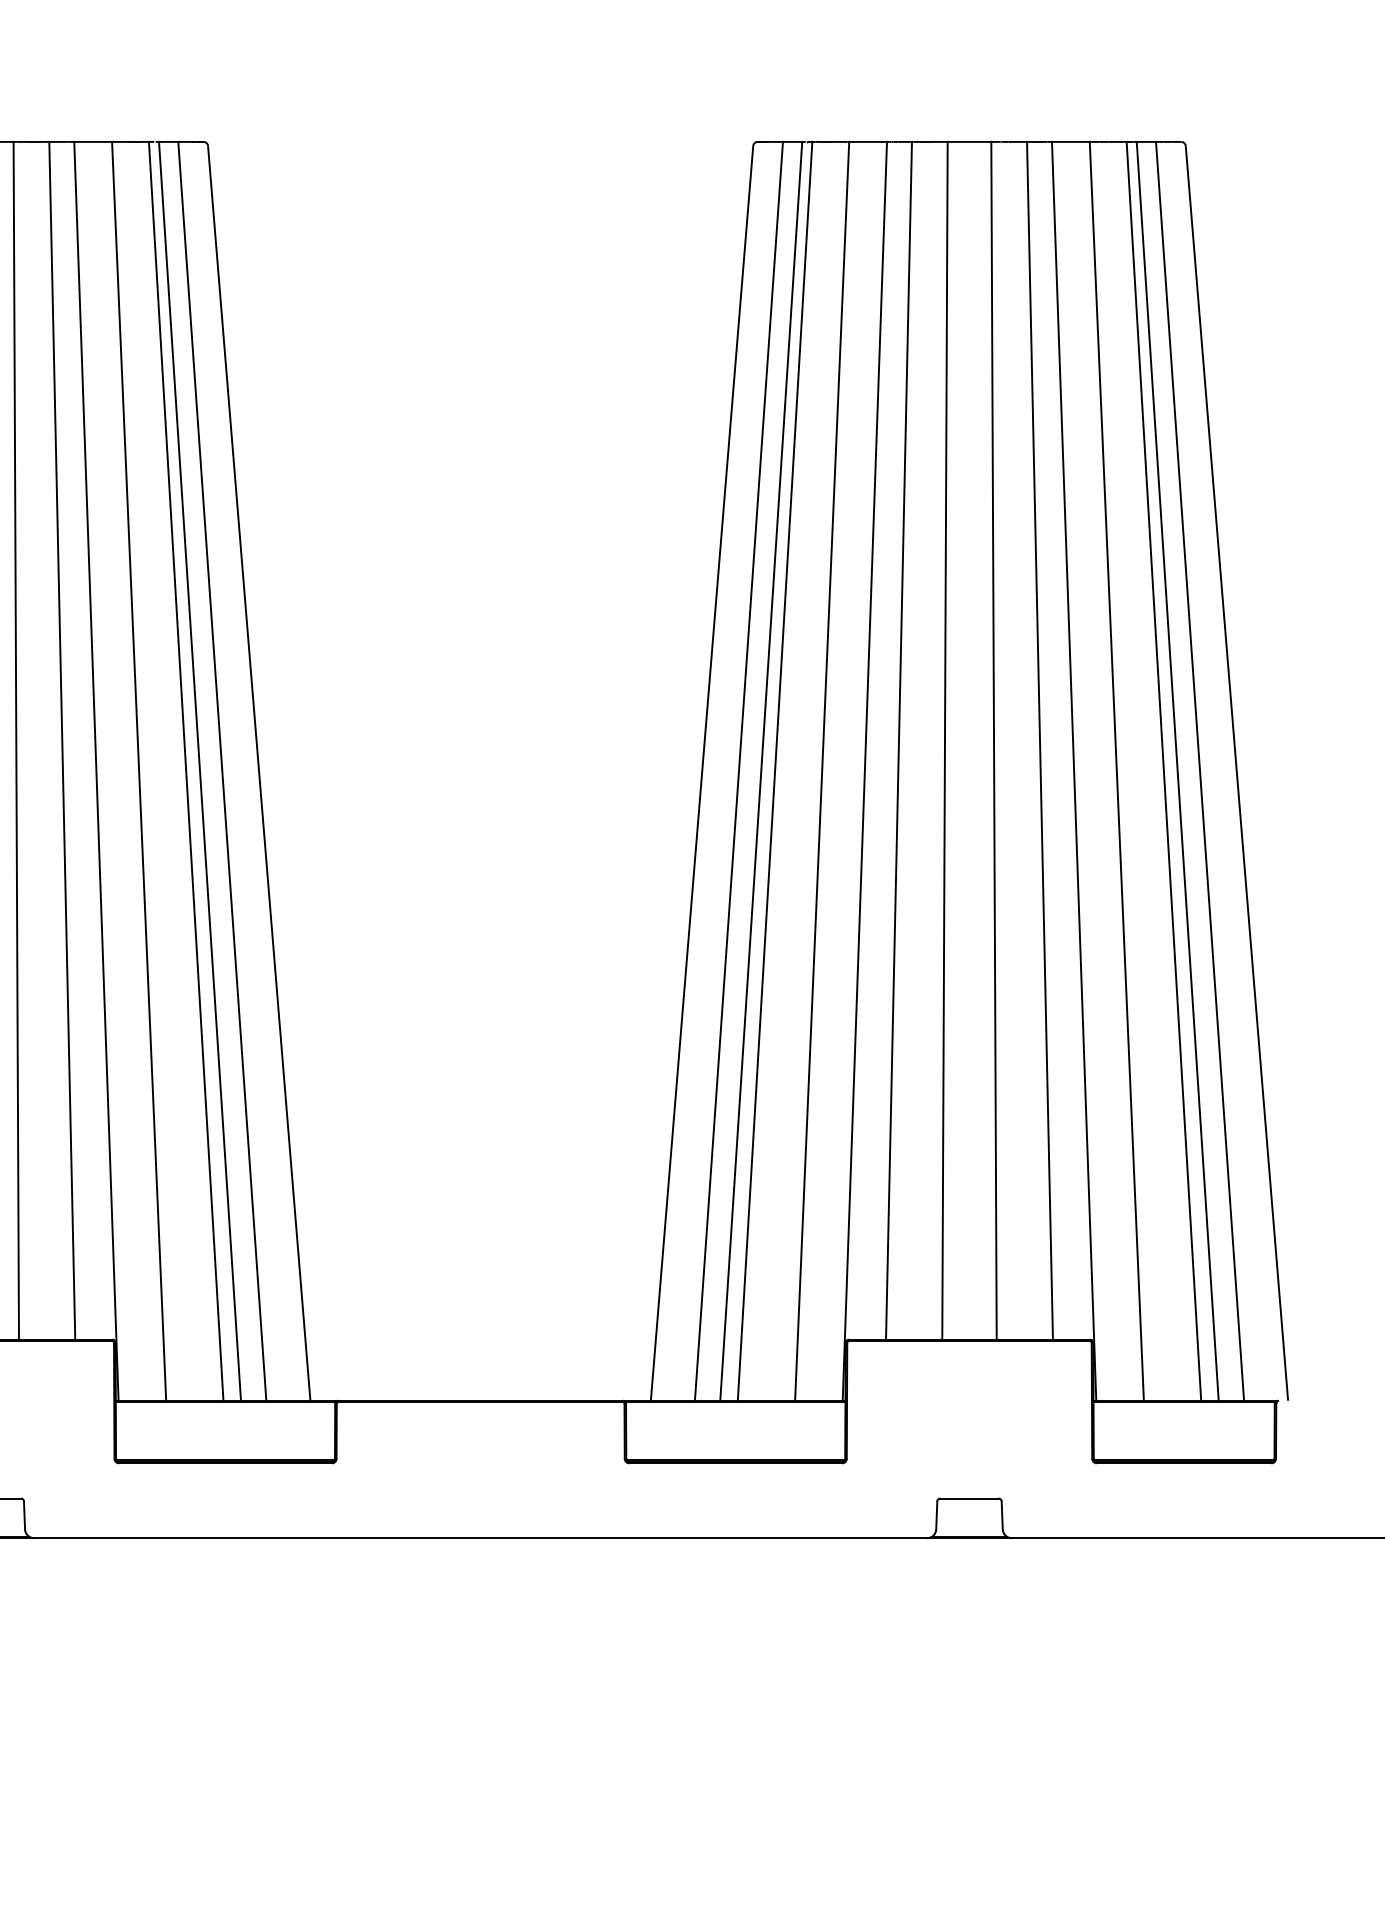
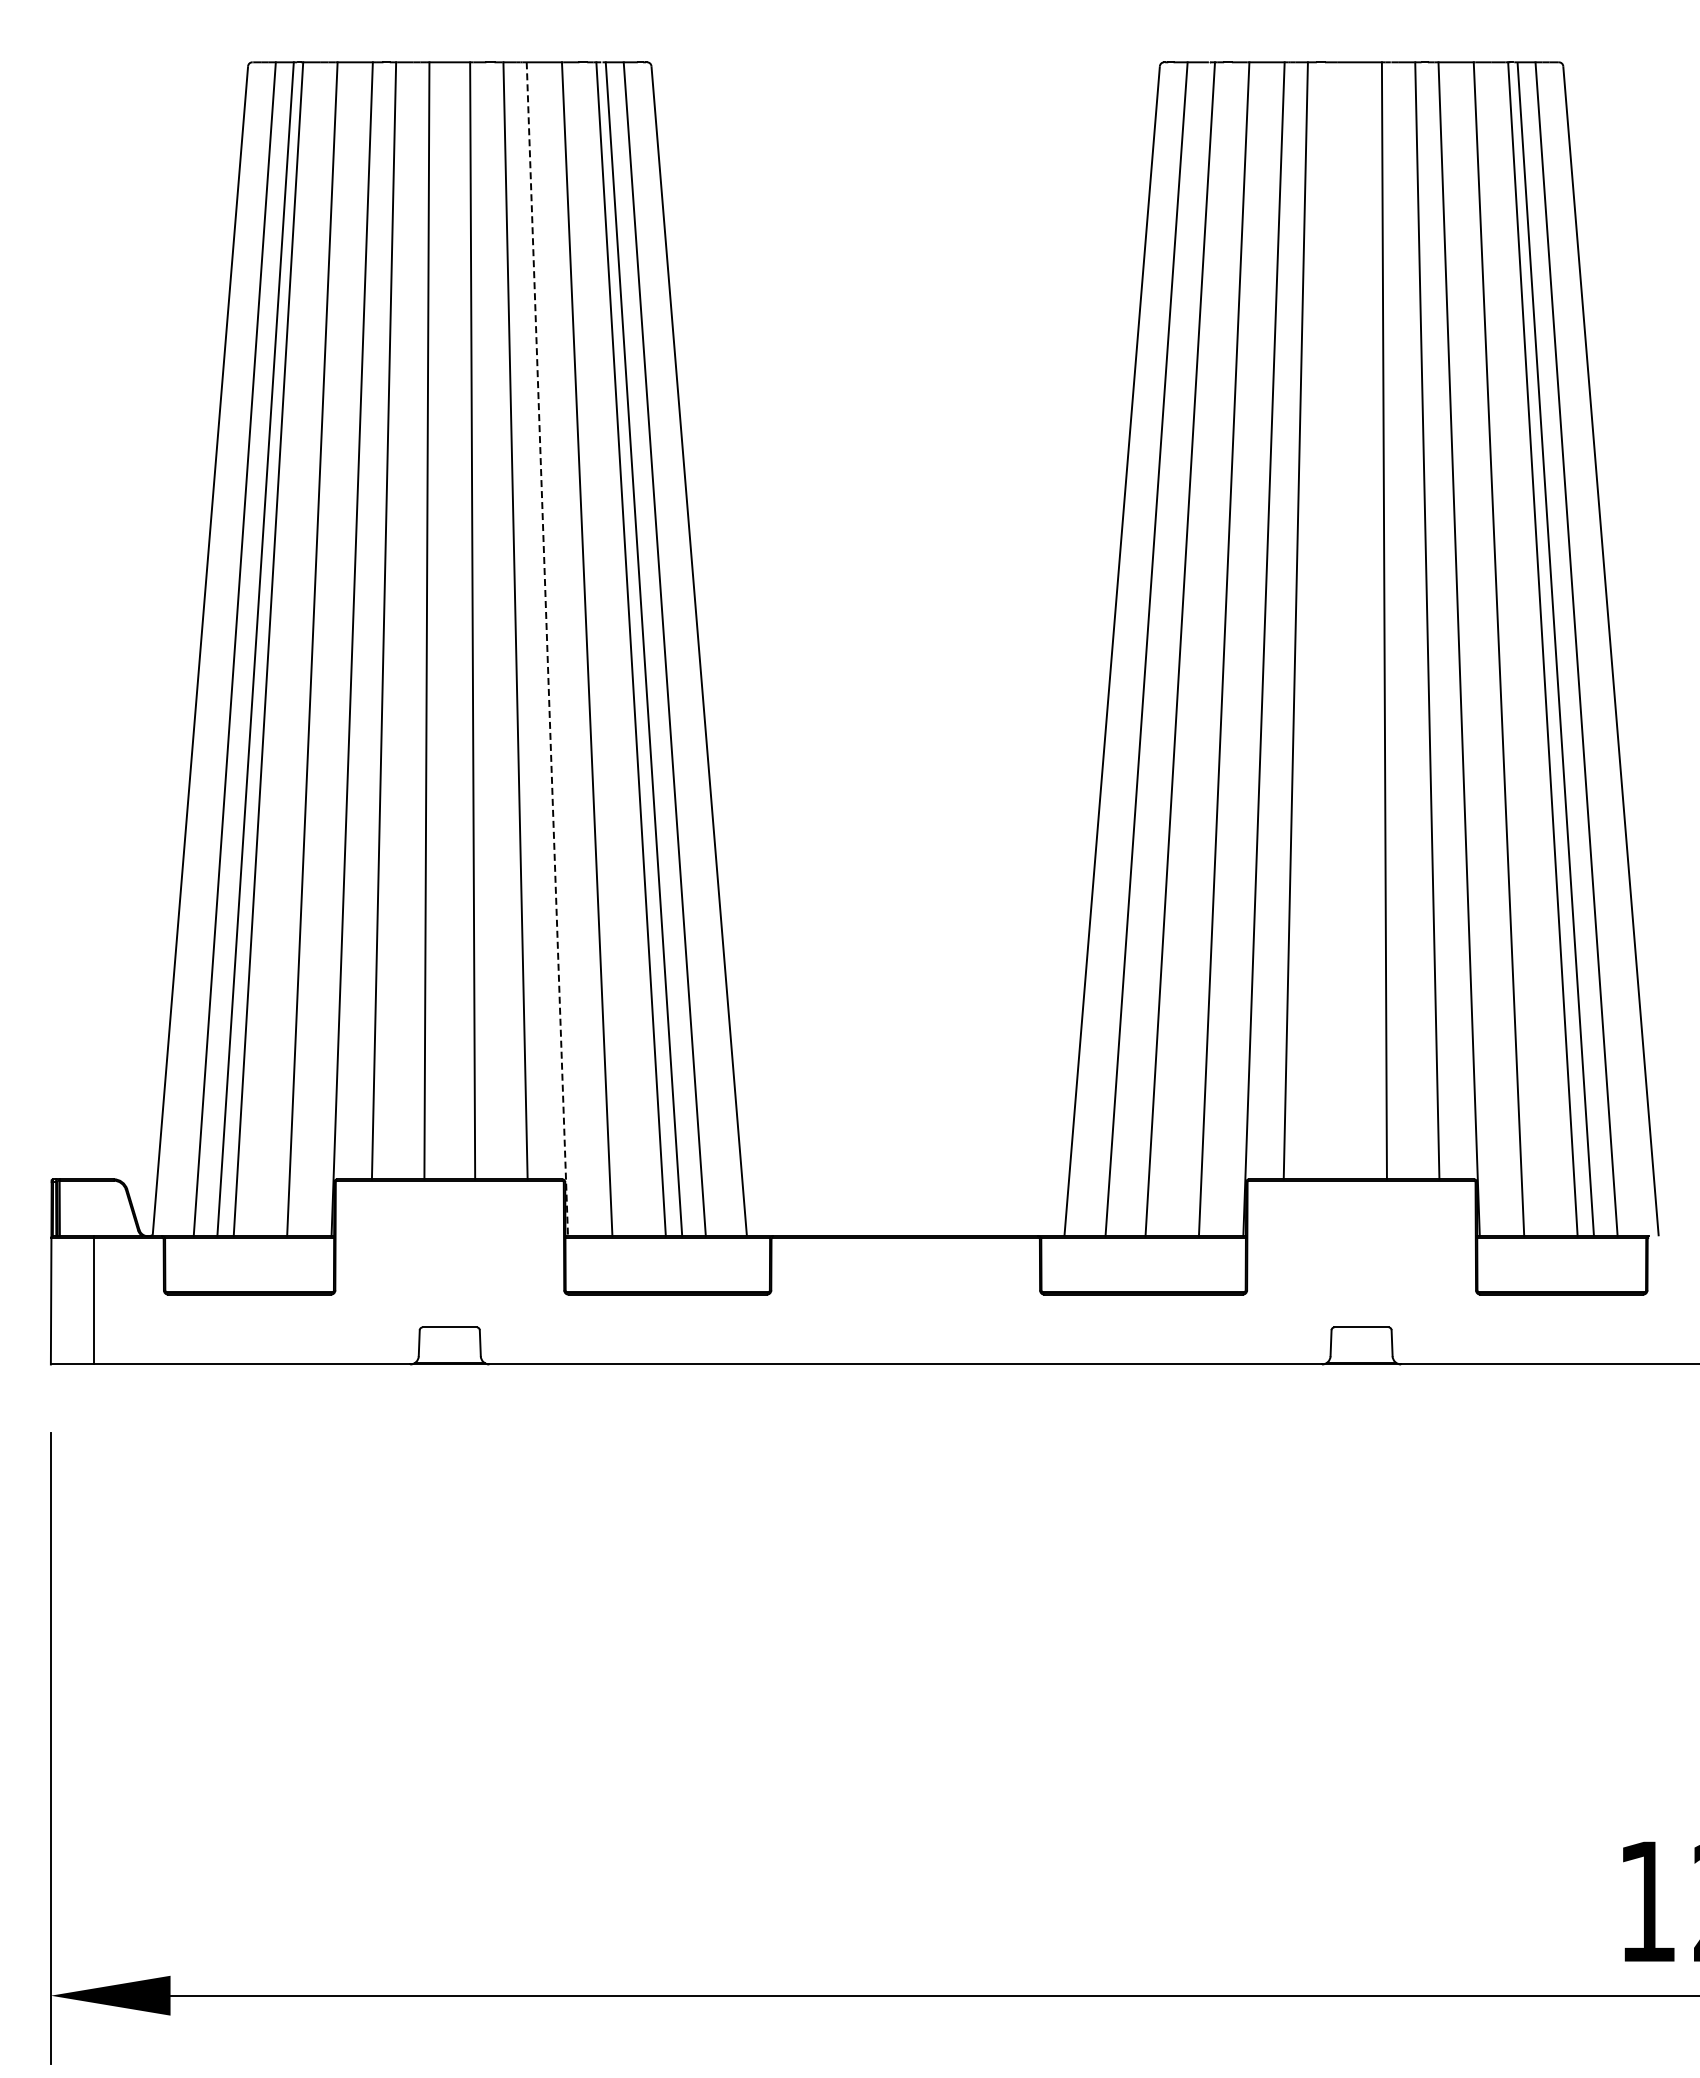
line: (944, 740) -> (1338, 620), removed
line: (96, 771) -> (547, 649), solid -> dashed
line: (761, 771) -> (1167, 649), removed

